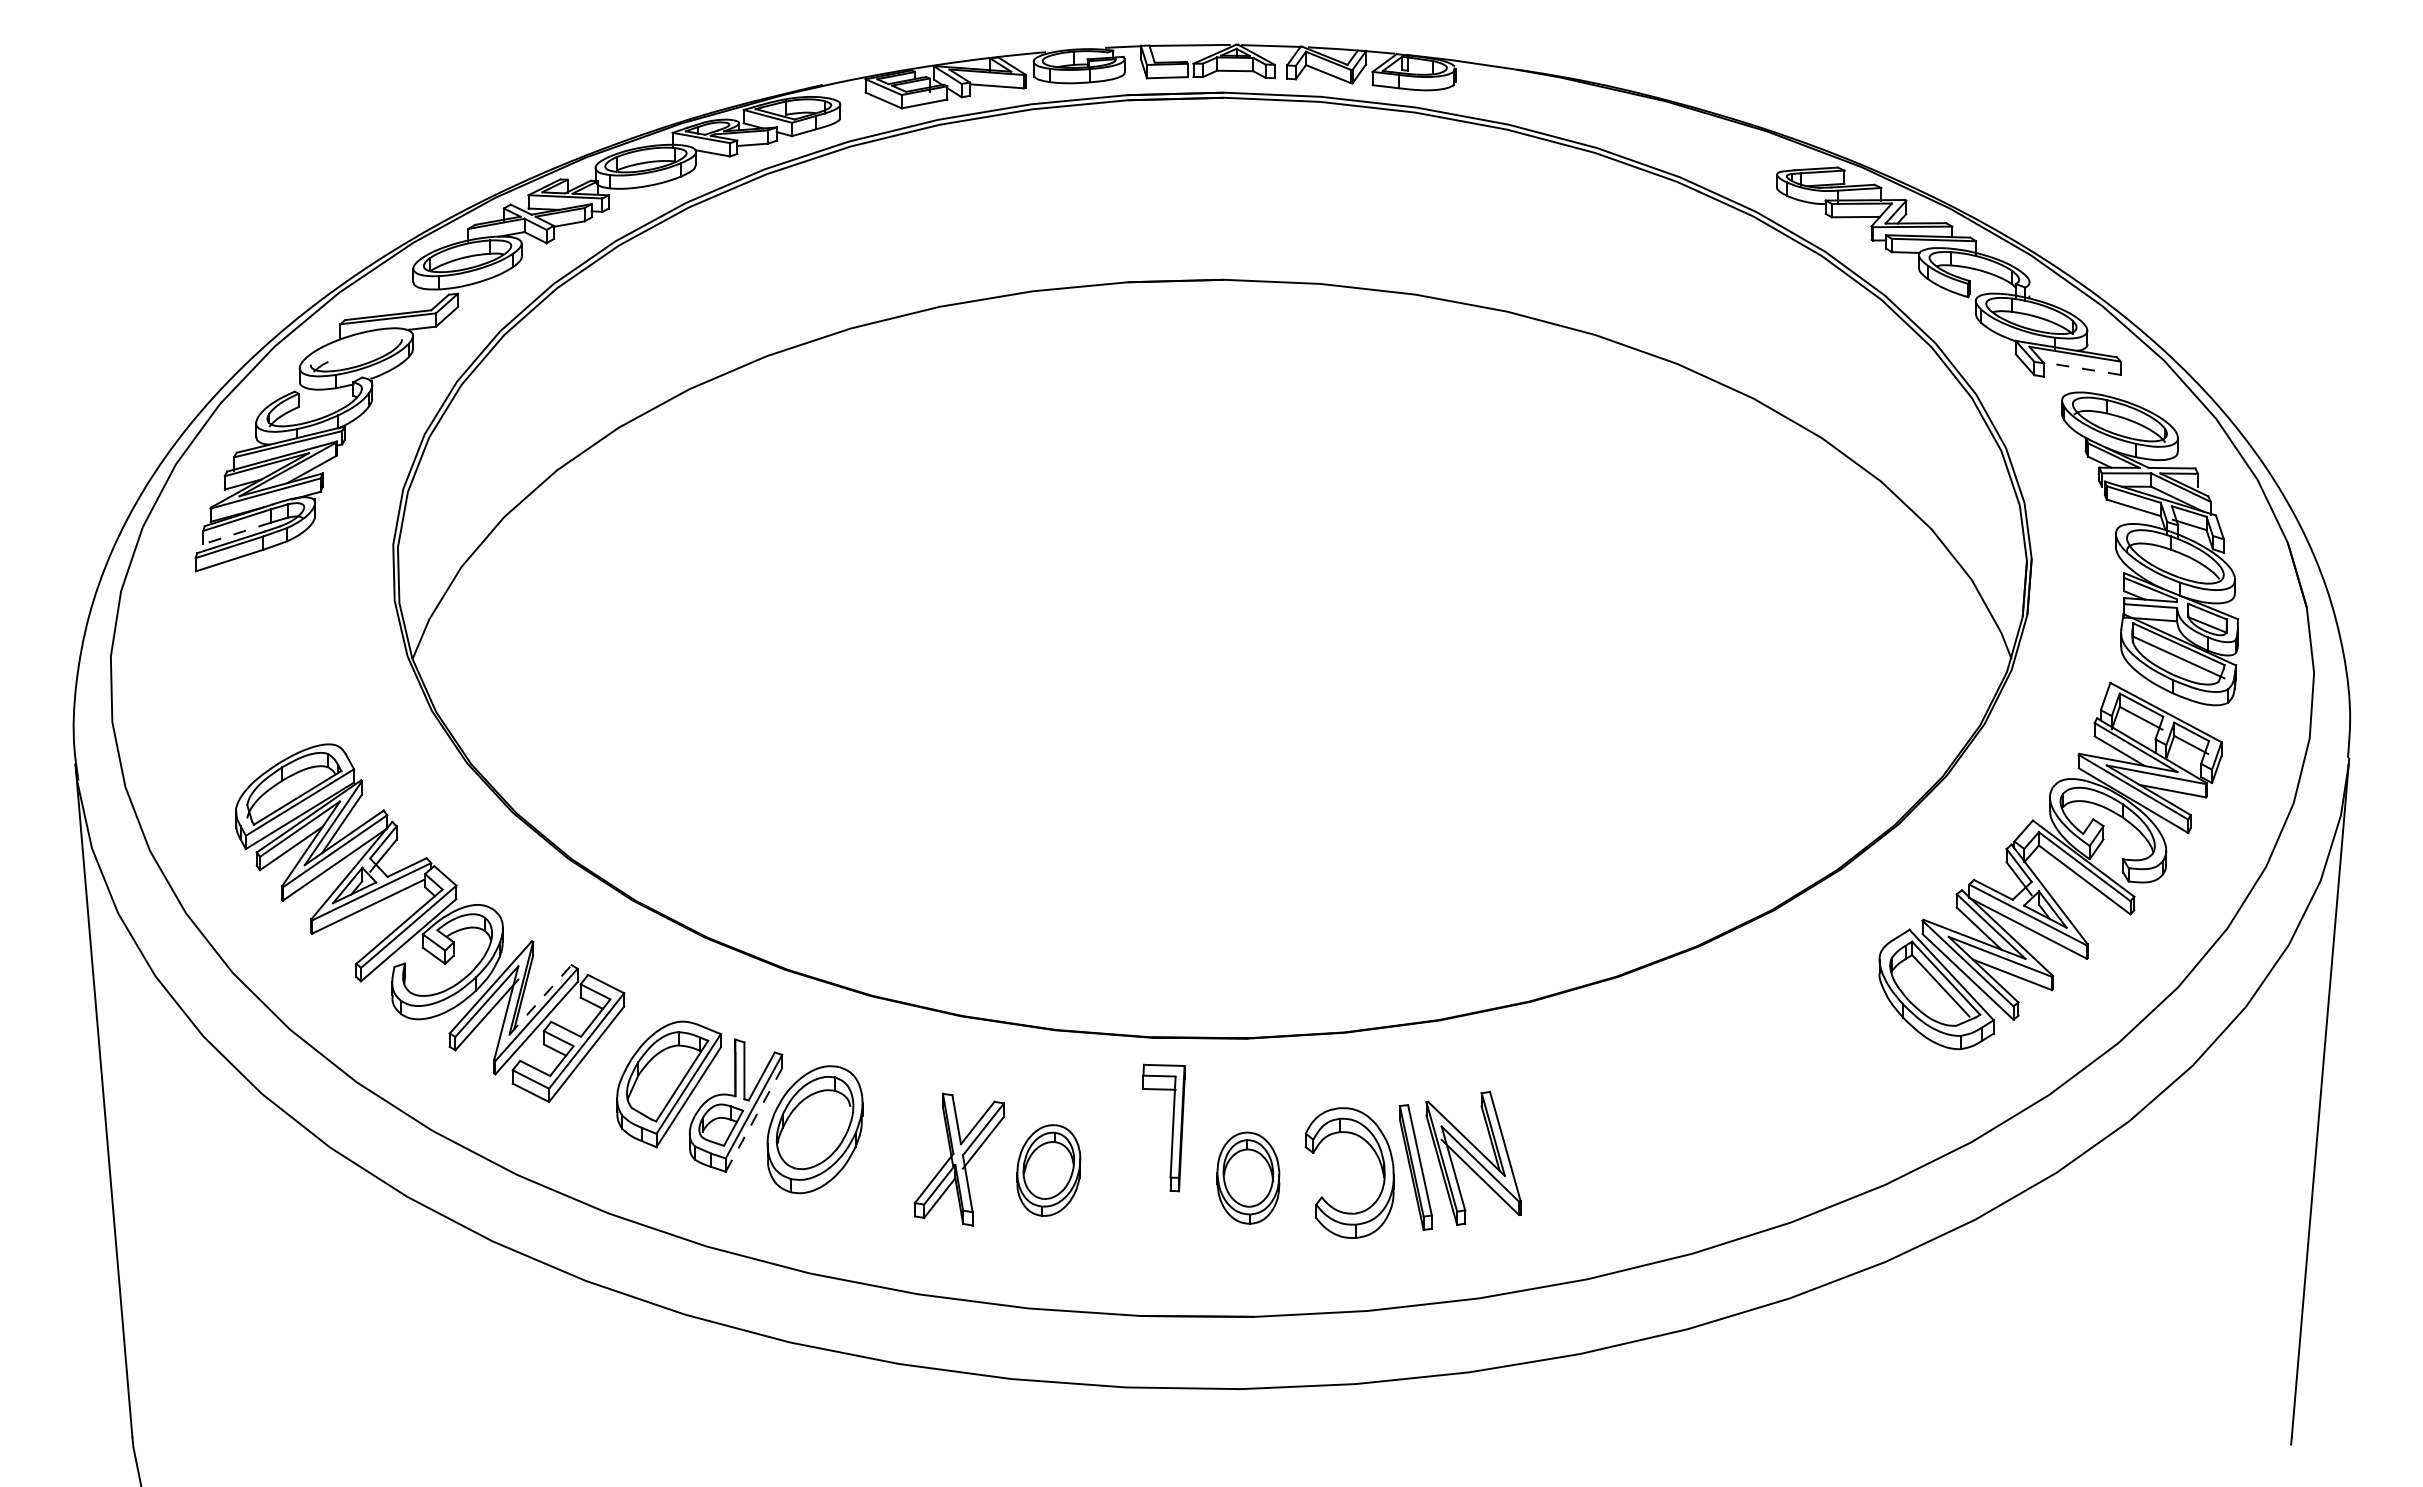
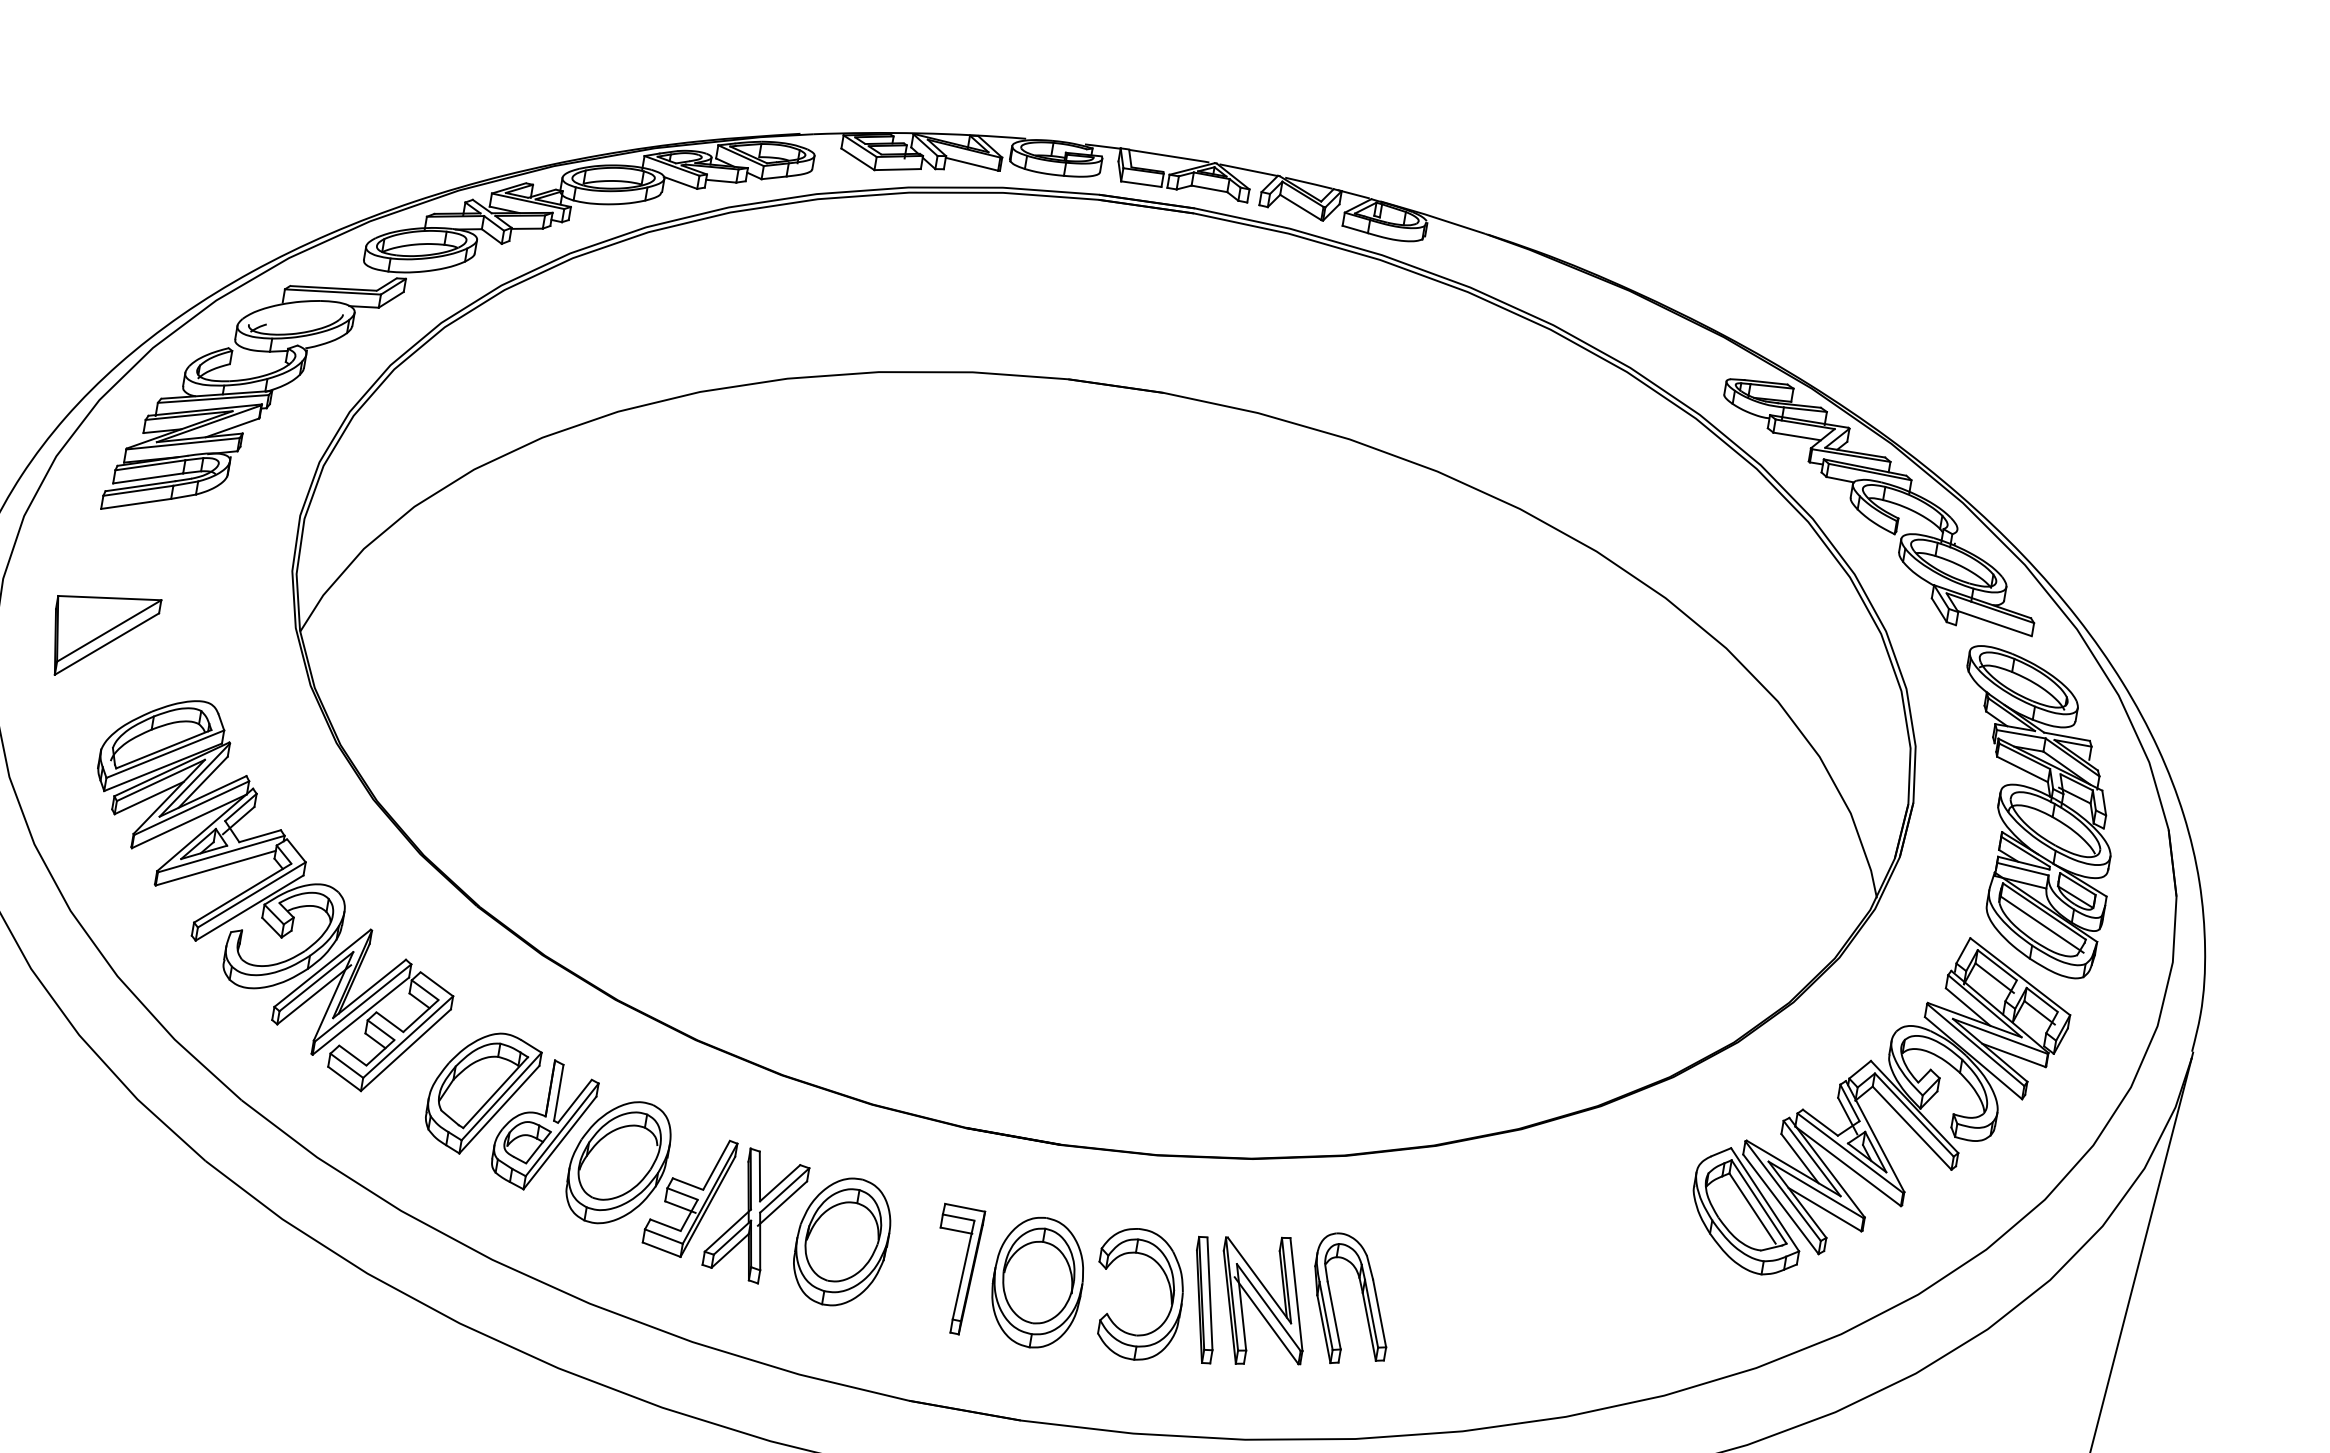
line: (2081, 368) -> (1994, 623), dashed -> solid
line: (236, 533) -> (147, 478), dashed -> solid
part: (219, 696) -> (103, 636), added
line: (540, 999) -> (369, 988), dashed -> solid
line: (753, 1120) -> (559, 1143), dashed -> solid
part: (1172, 1127) -> (962, 1270), moved
part: (1570, 1137) -> (1362, 1296), added
part: (890, 1150) -> (689, 1195), added
part: (1048, 1170) -> (841, 1241), size x1.43
part: (1248, 1178) -> (1037, 1283), size x1.43

